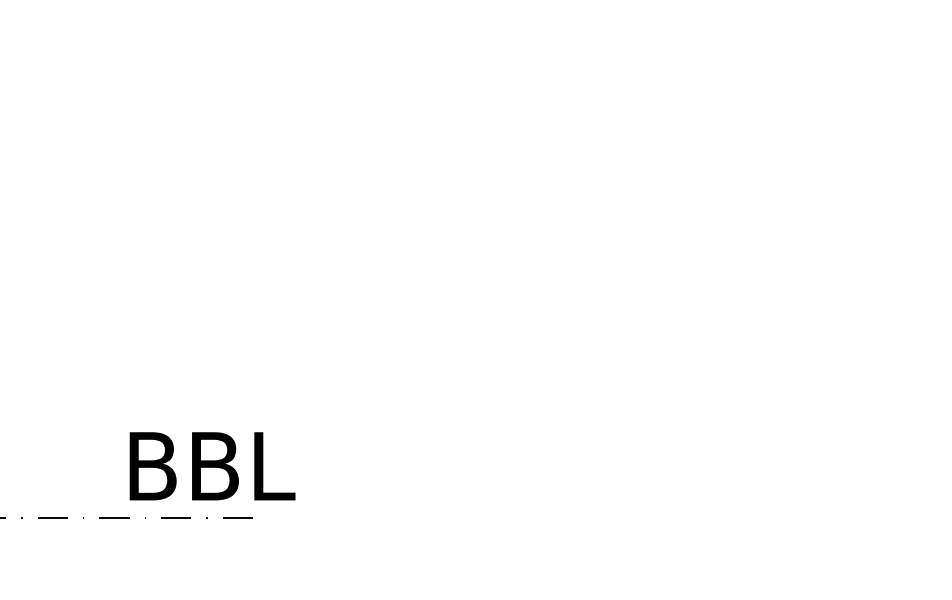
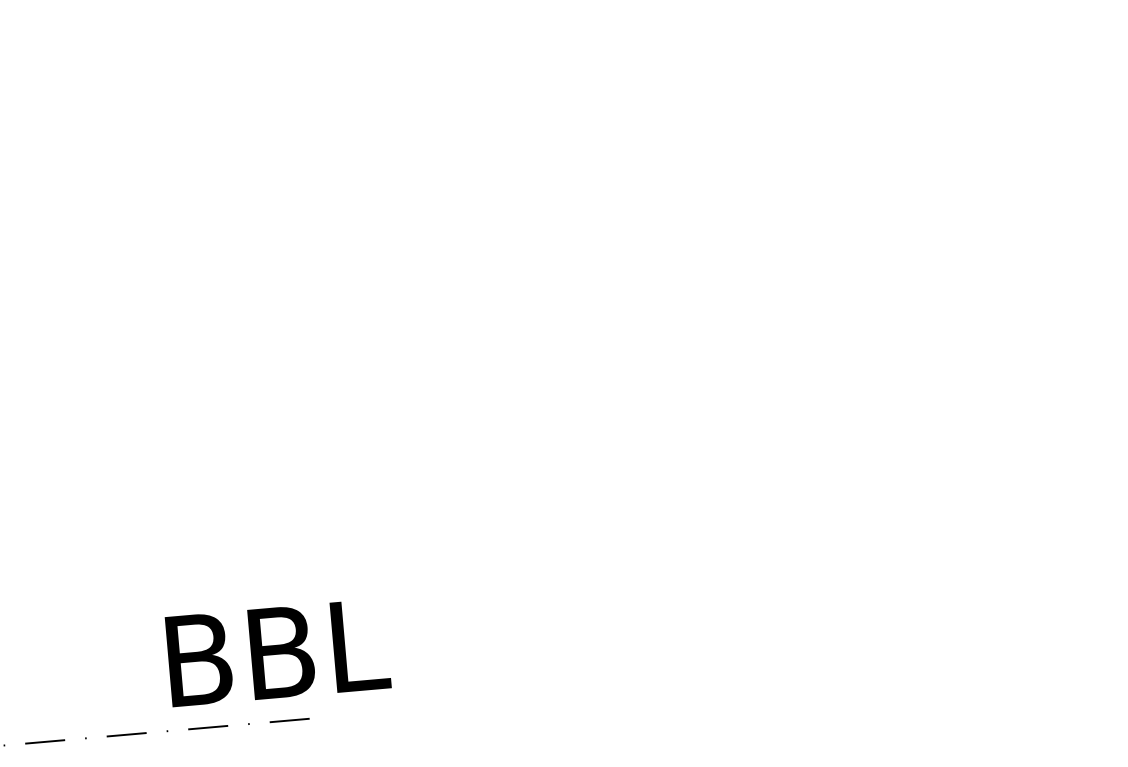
text: (212, 466) -> (278, 652), moved

